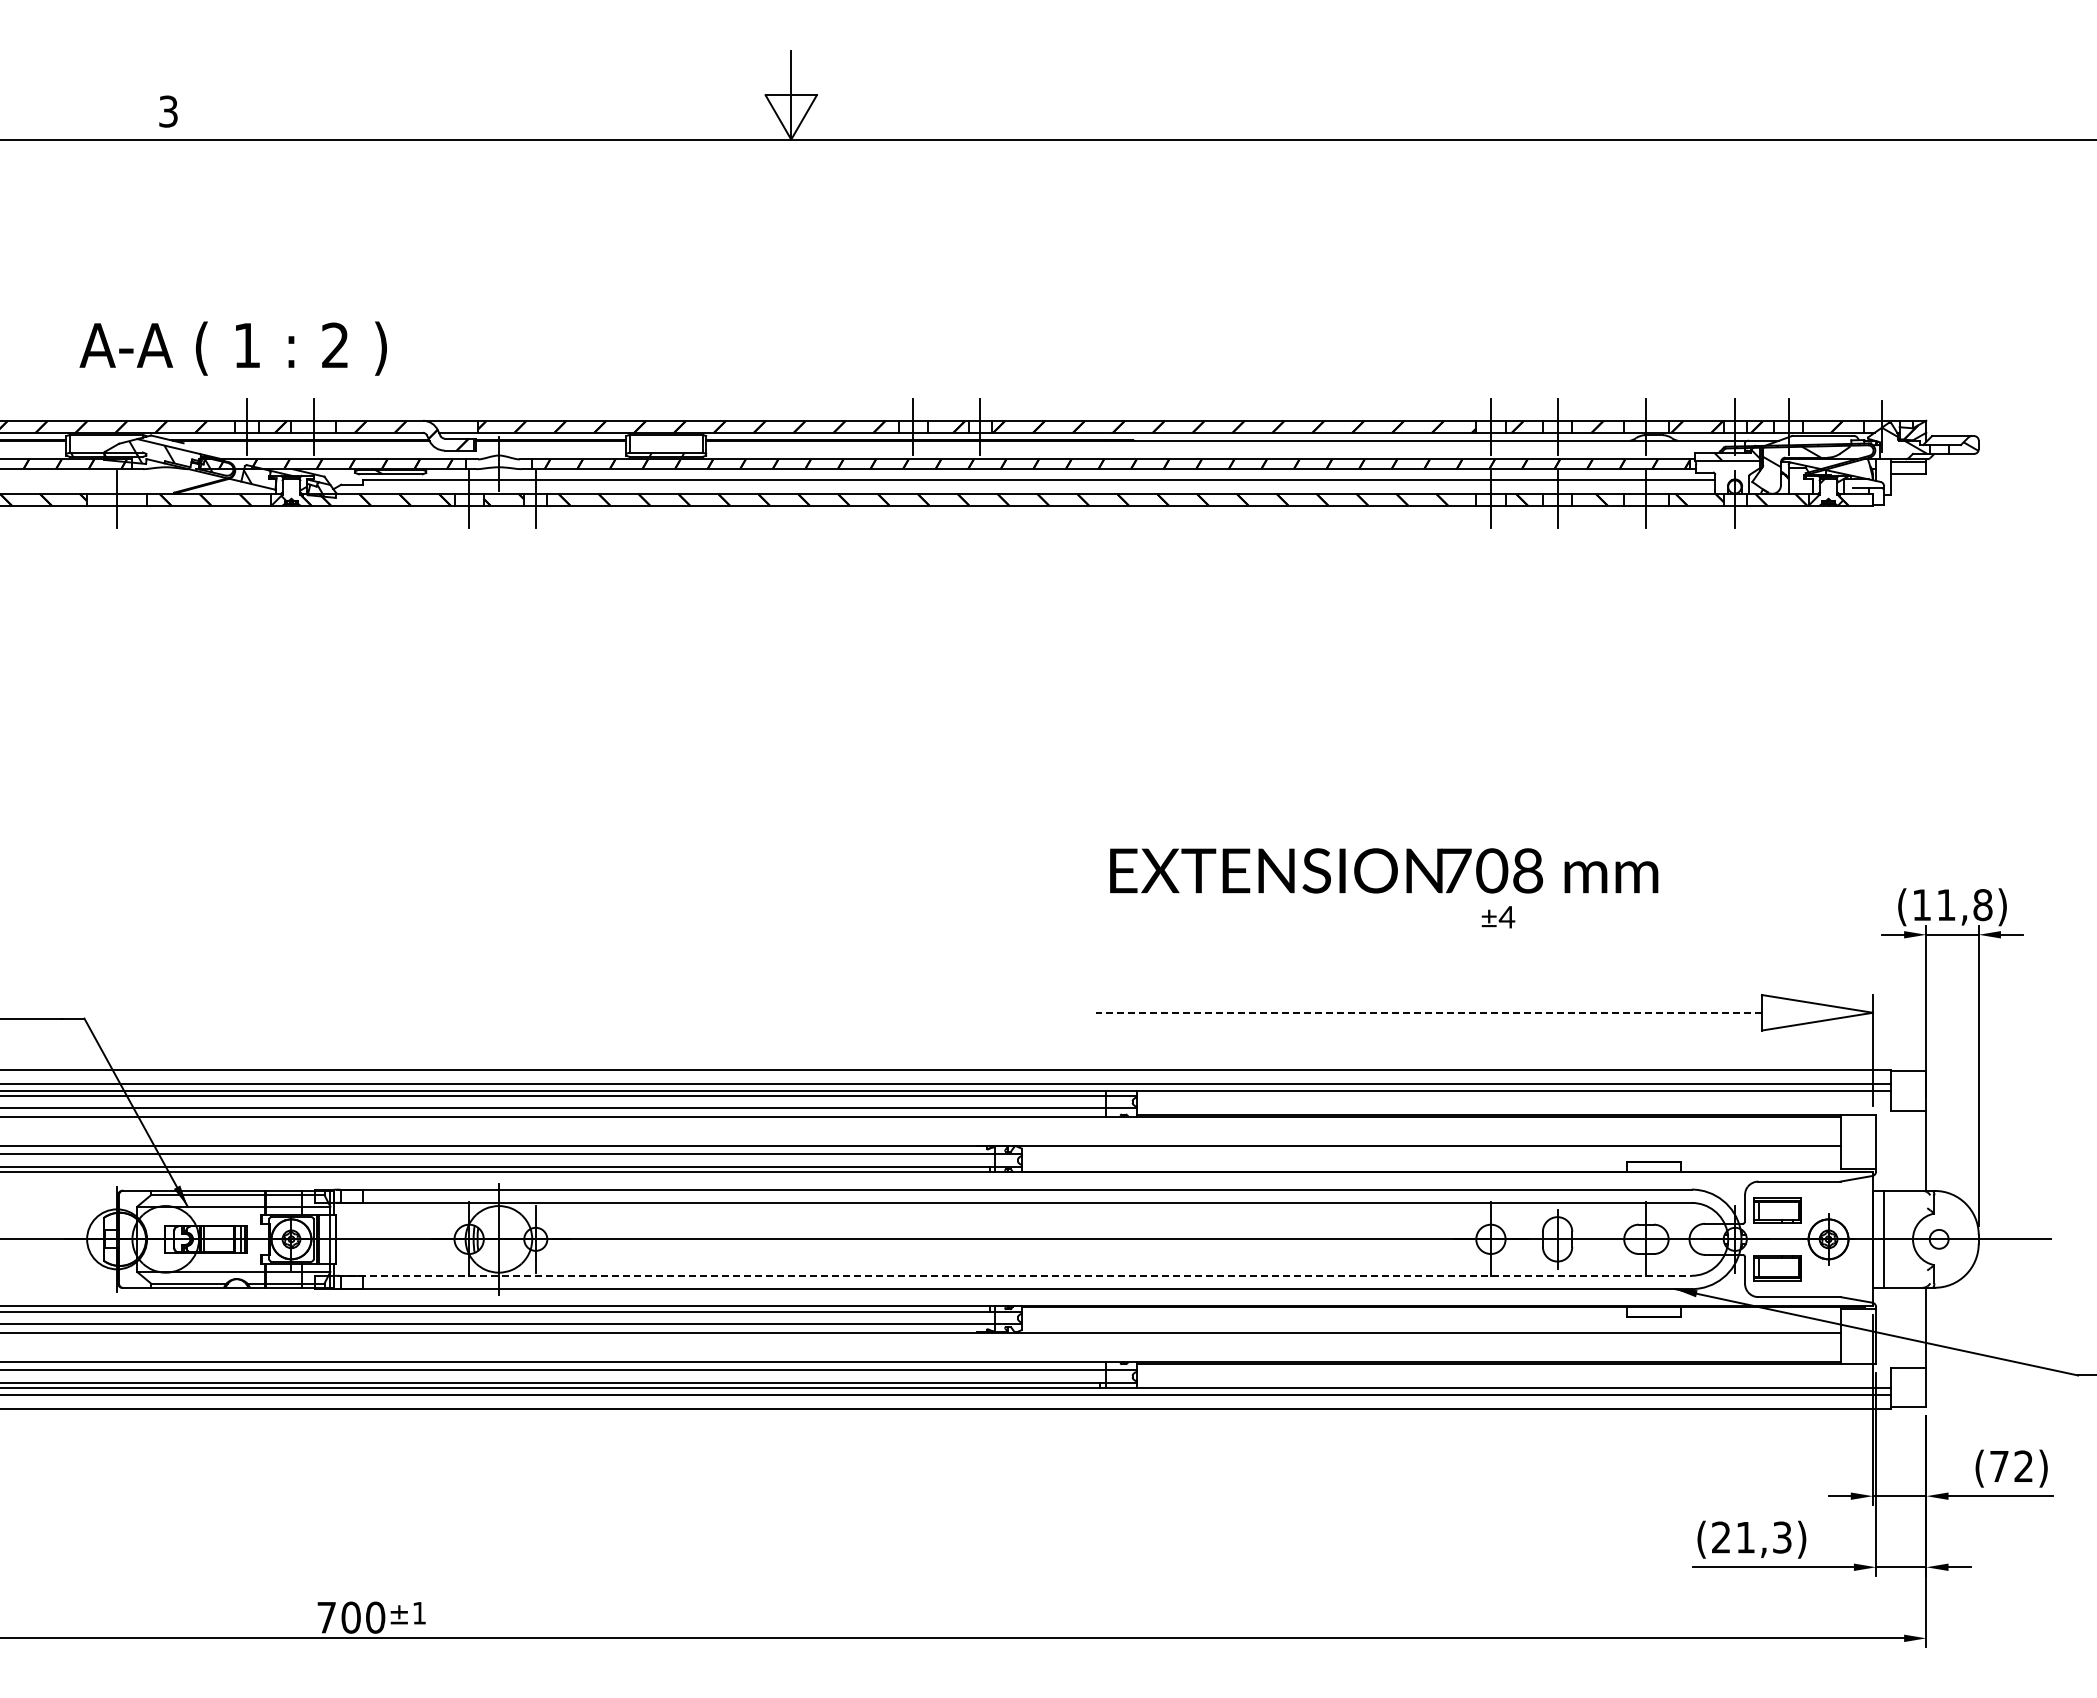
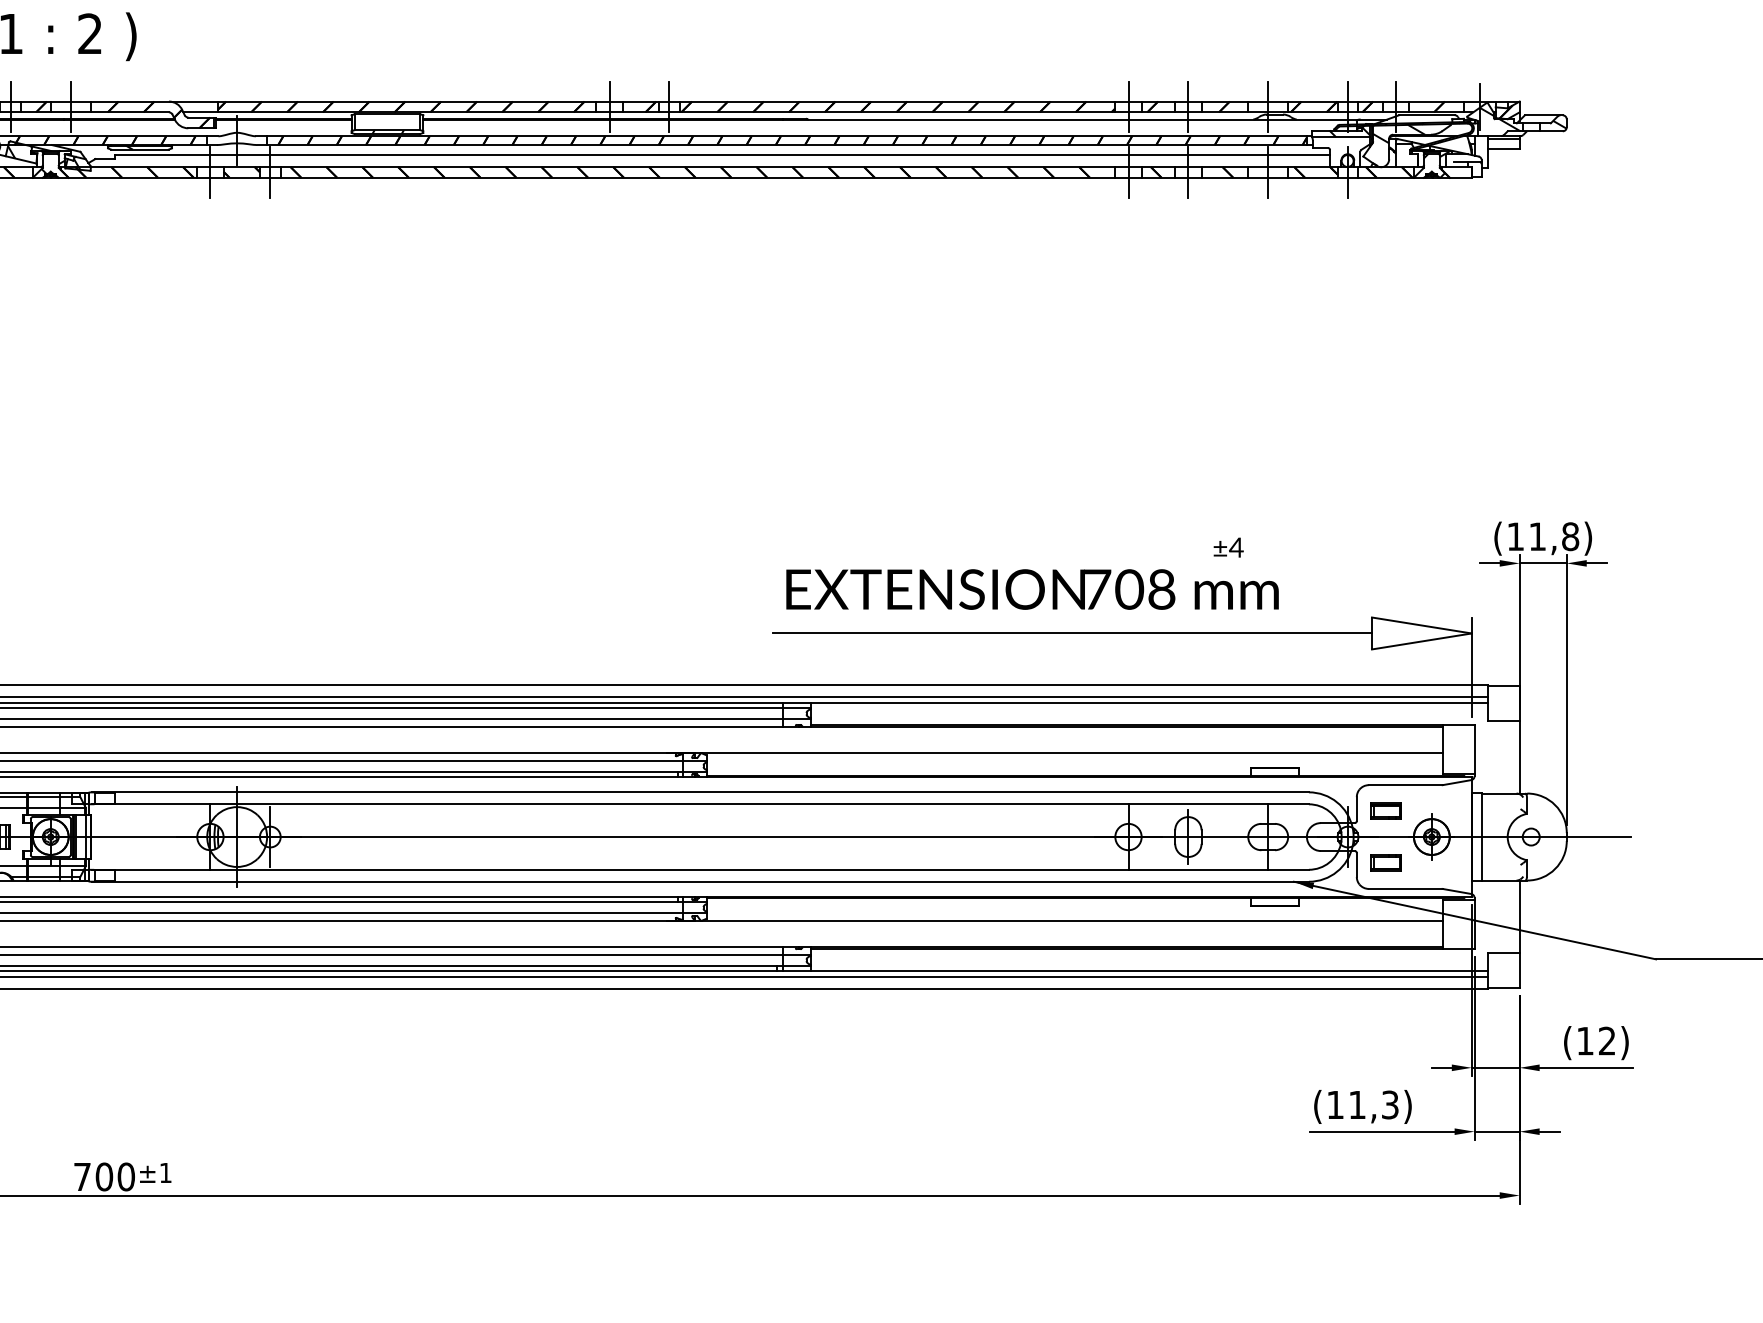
text: (1384, 870) -> (1032, 589), moved
text: (1498, 917) -> (1228, 547), moved
line: (1428, 1012) -> (1072, 633), dashed -> solid
part: (1777, 1210) -> (1385, 811), size x0.71
part: (1777, 1267) -> (1385, 862), size x0.71
line: (1015, 1275) -> (701, 869), dashed -> solid
text: (1999, 1466) -> (1585, 1041), (72) -> (12)
text: (1721, 1537) -> (1335, 1104), (21,3) -> (11,3)

